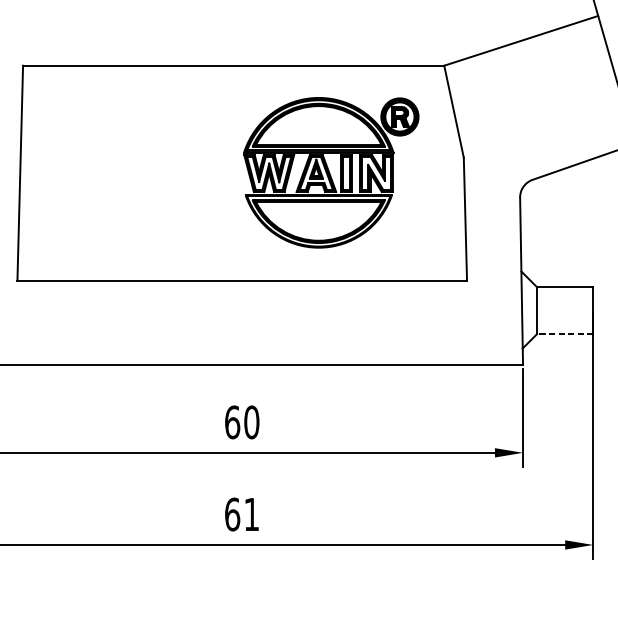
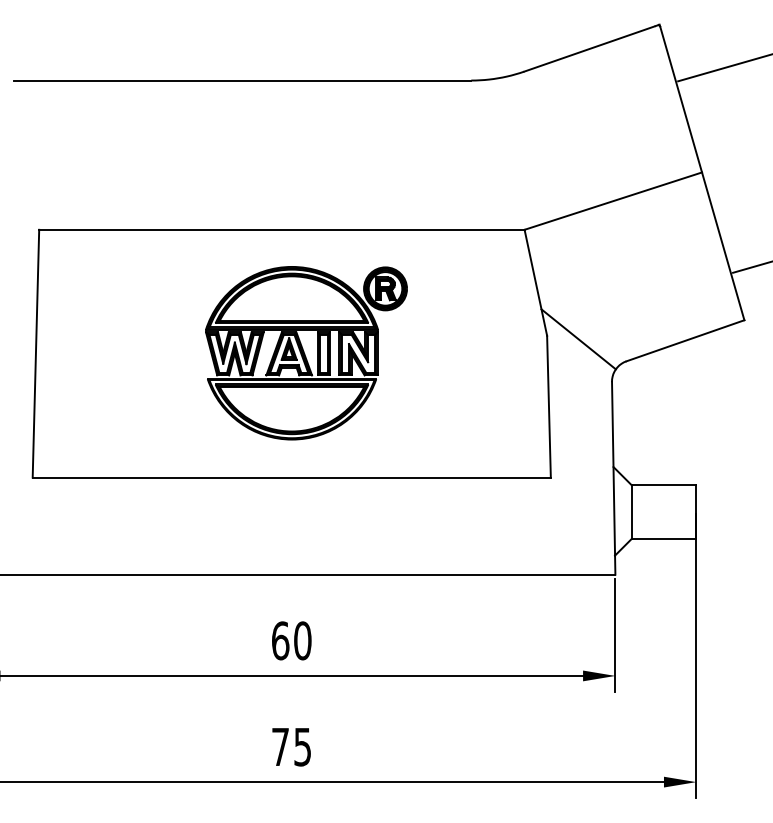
line: (491, 160) -> (578, 339), added
part: (331, 173) -> (306, 353), moved
line: (564, 334) -> (663, 539), dashed -> solid
text: (242, 514) -> (291, 746), 61 -> 75

